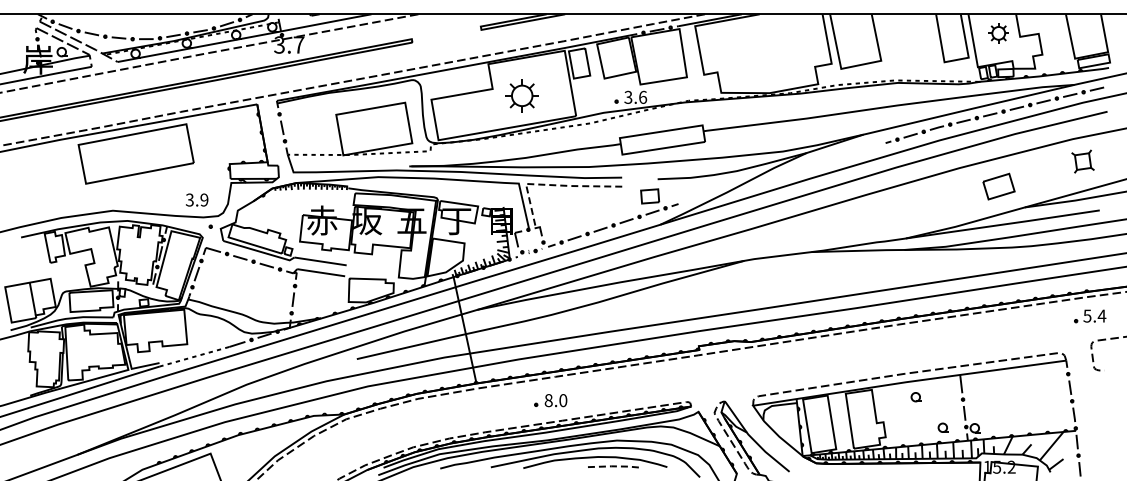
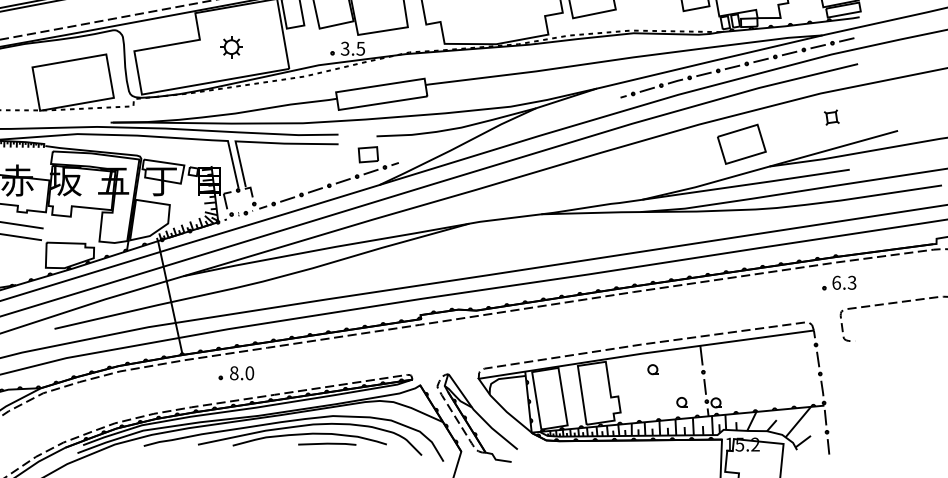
part: (522, 95) -> (231, 46), size x0.62
text: (642, 96) -> (360, 47), 3.6 -> 3.5
part: (1082, 161) -> (831, 117), size x0.62
line: (551, 185) -> (262, 143), dashed -> solid
part: (998, 186) -> (741, 144), size x1.43
text: (1094, 315) -> (844, 282), 5.4 -> 6.3
part: (550, 400) -> (236, 373), moved
line: (611, 466) -> (327, 443), dashed -> solid

